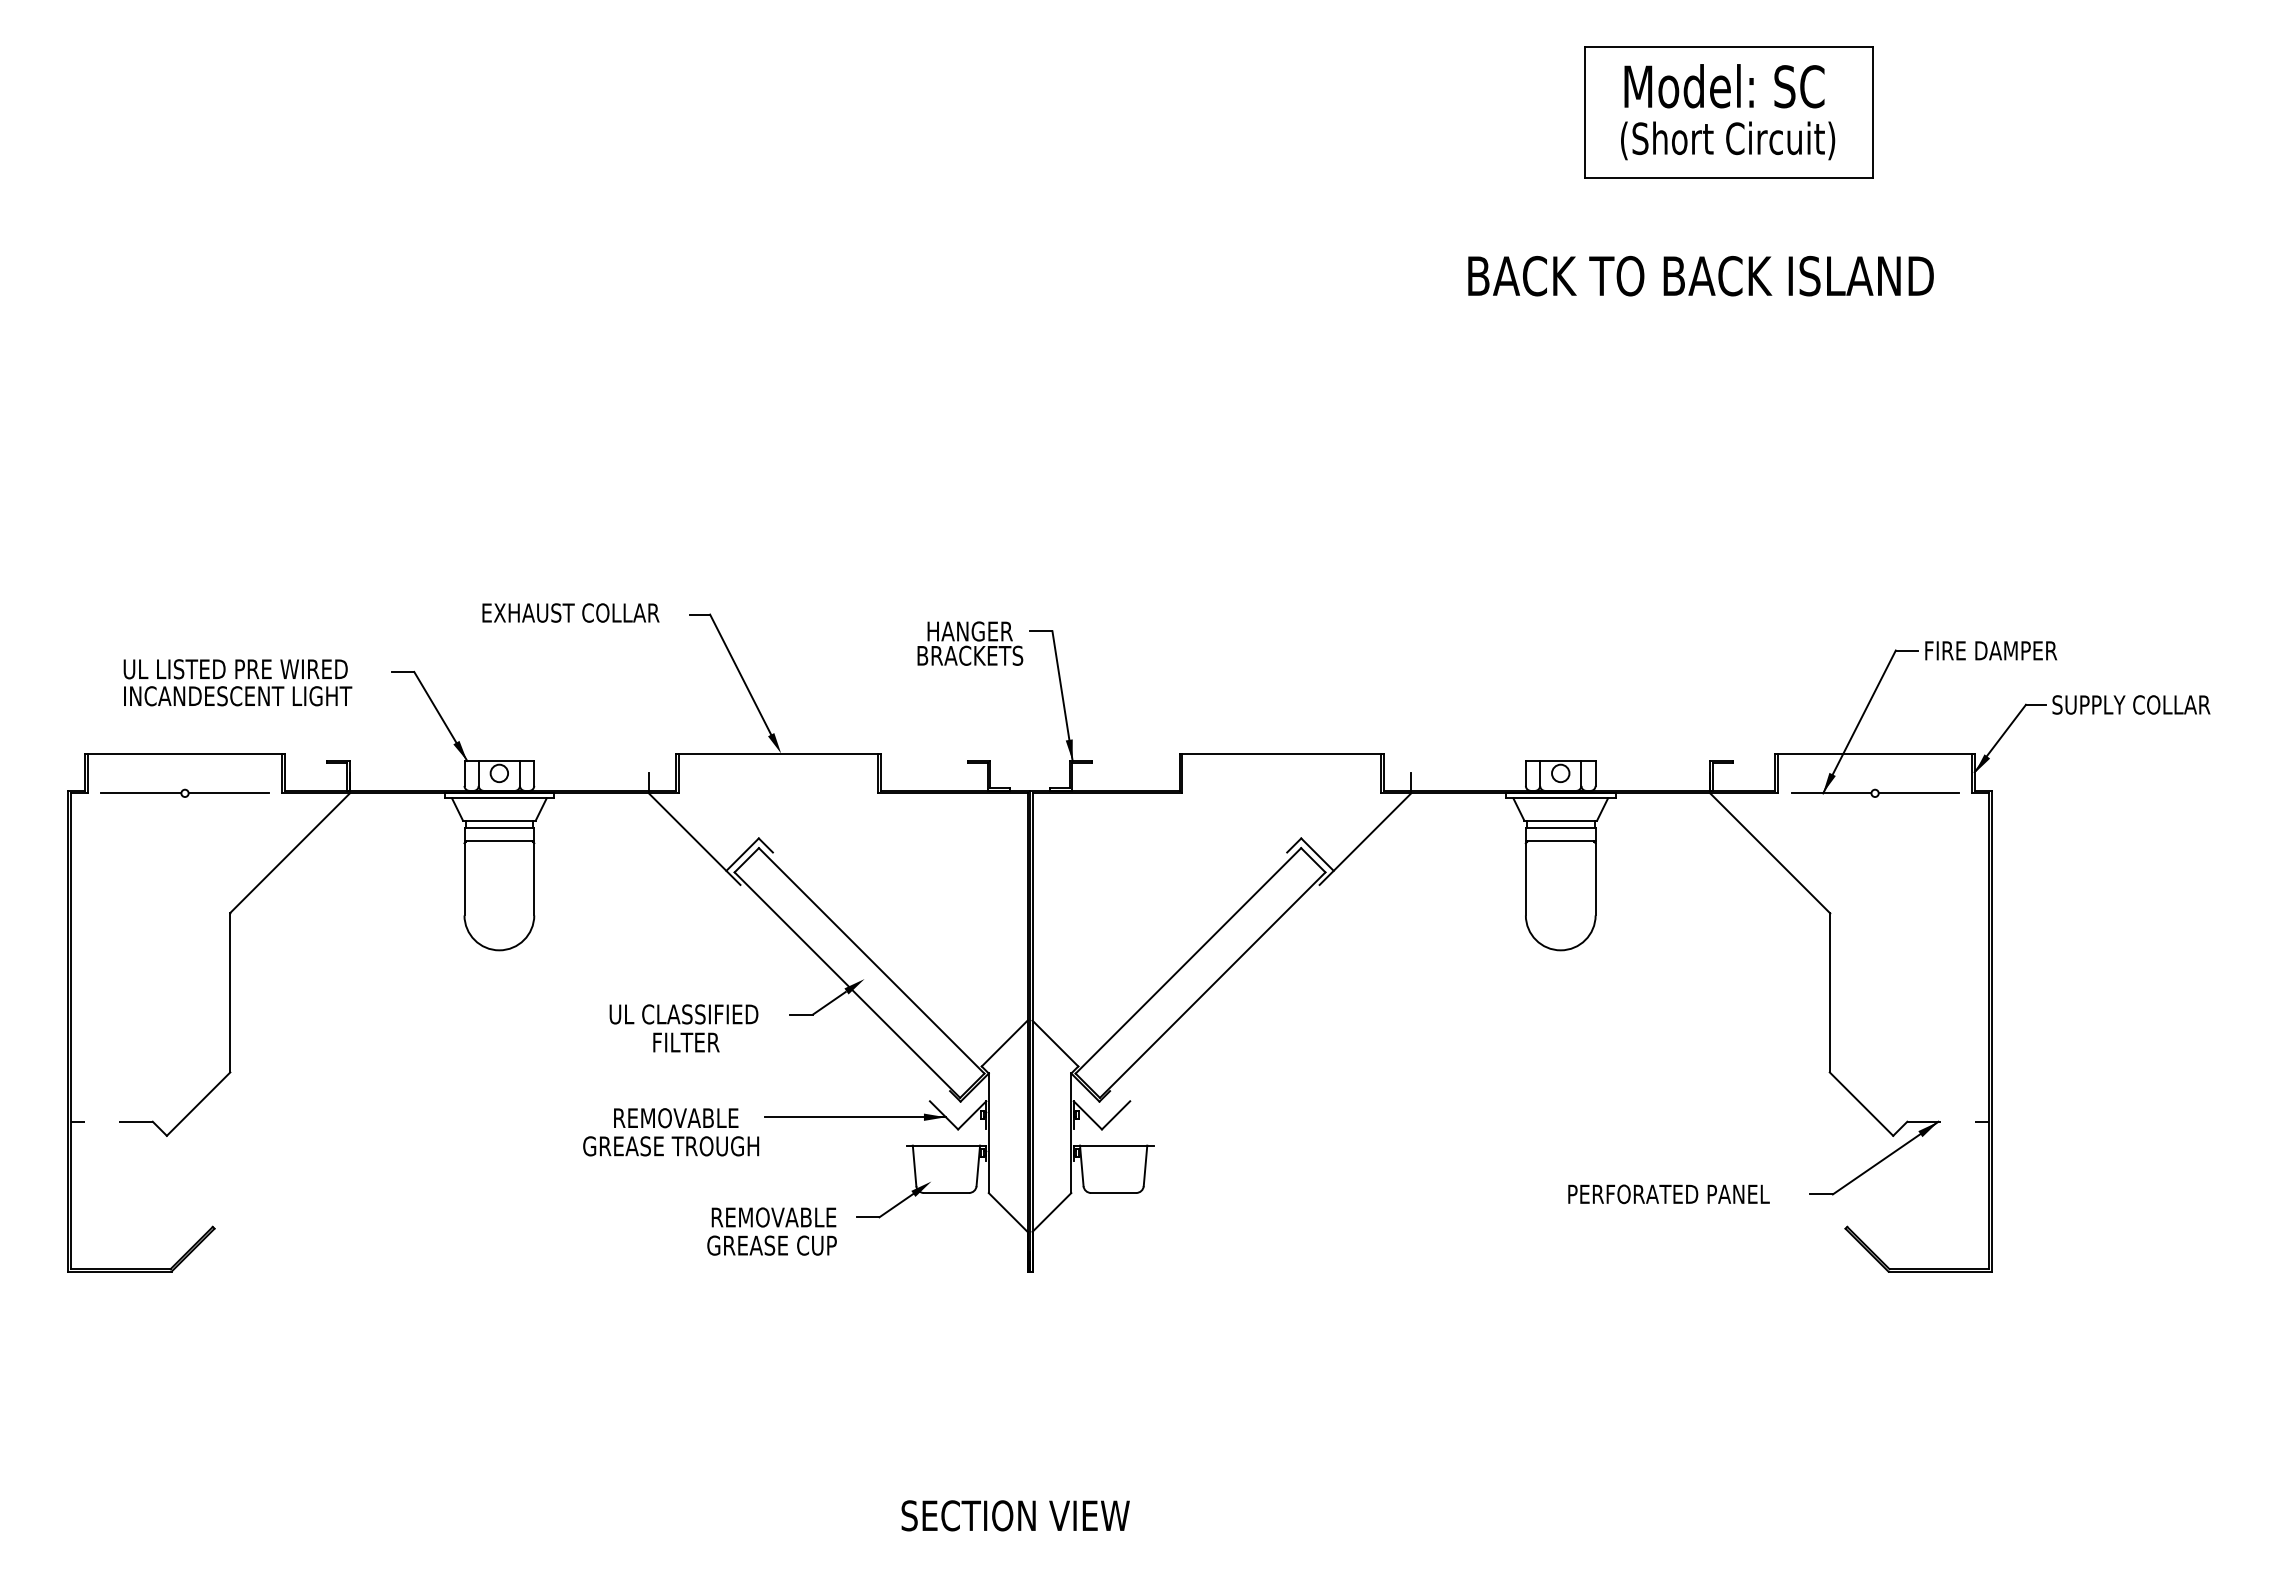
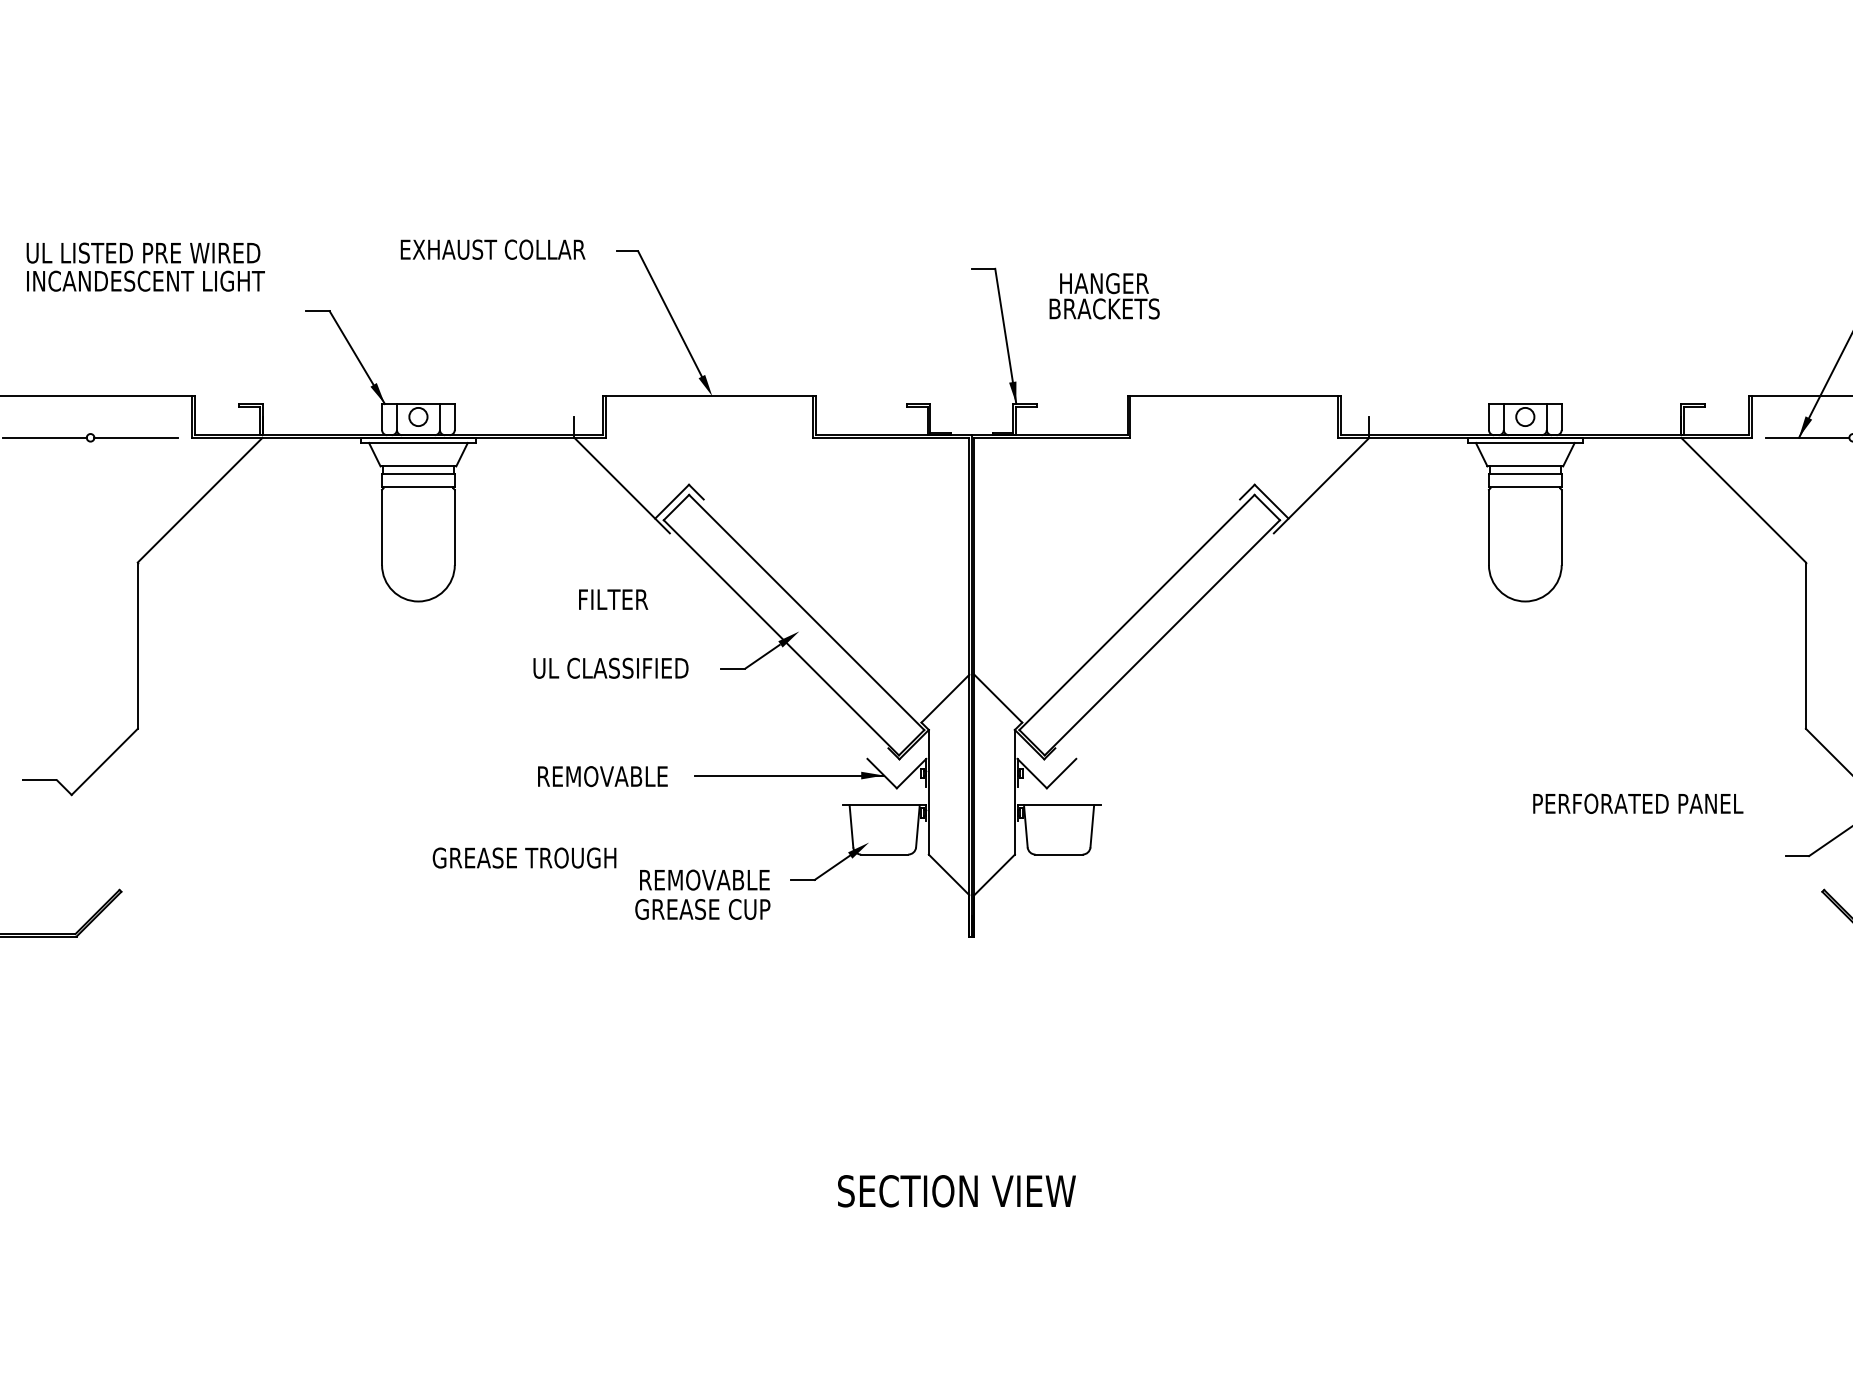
text: (970, 643) -> (1104, 296), moved
text: (237, 682) -> (145, 266), moved
text: (686, 1042) -> (613, 599), moved
text: (671, 1146) -> (524, 858), moved
text: (1668, 1194) -> (1637, 803), moved

